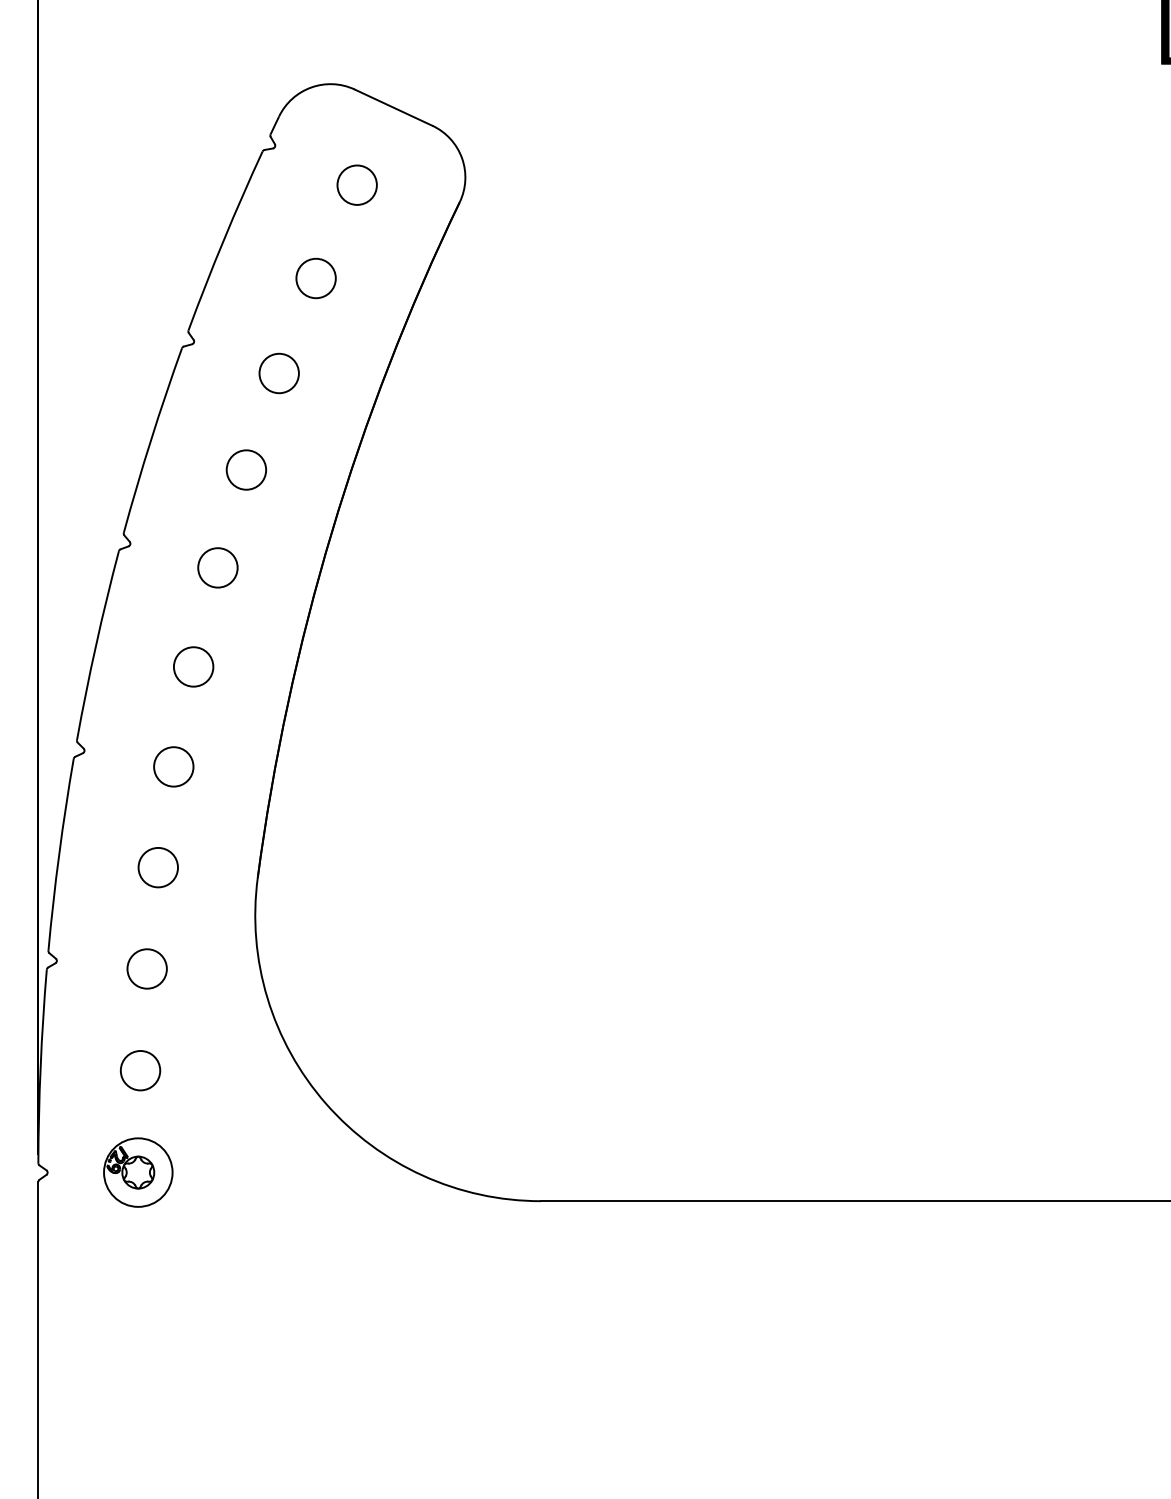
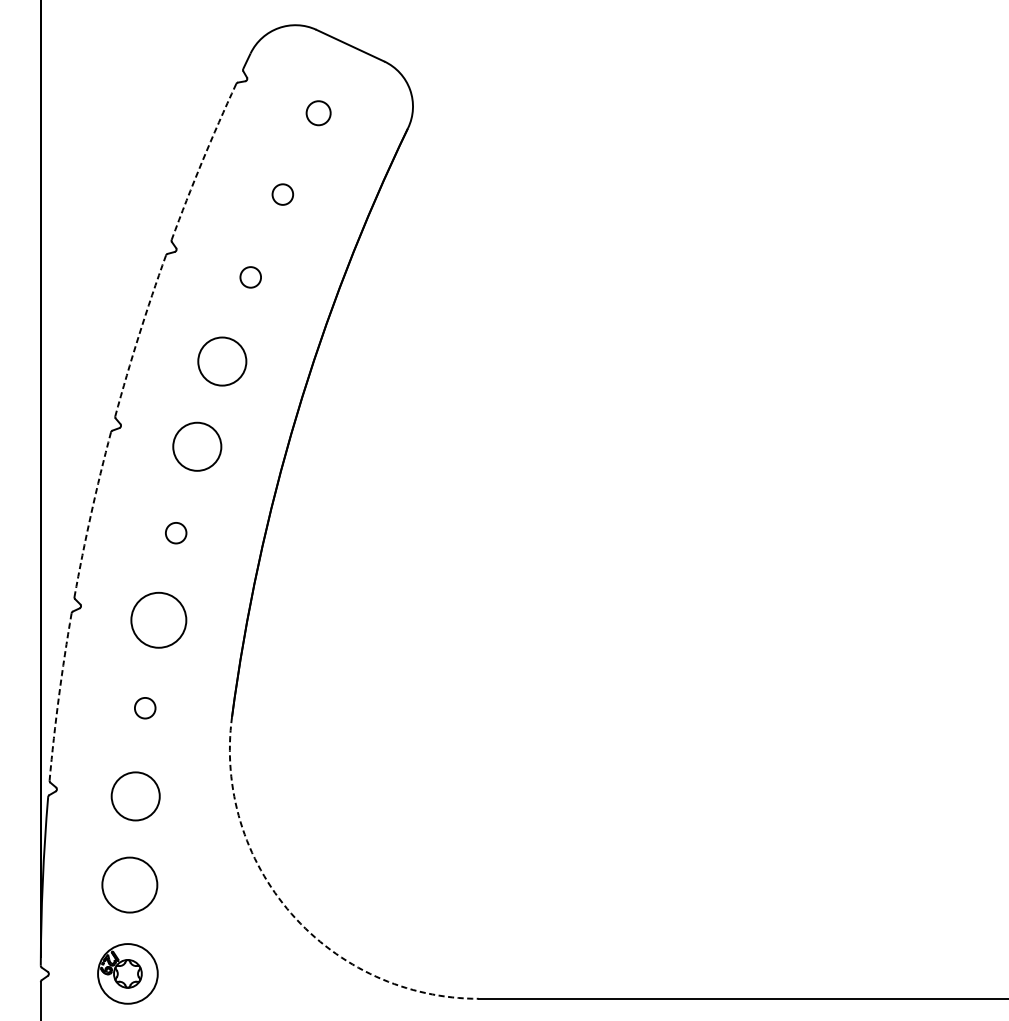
circle: (356, 184) -> (318, 112), size x0.7
arc: (223, 240) -> (202, 161), solid -> dashed
circle: (315, 278) -> (282, 194), size x0.6
circle: (278, 373) -> (250, 277), size x0.6
arc: (151, 439) -> (139, 334), solid -> dashed
circle: (245, 469) -> (221, 361), size x1.4
circle: (217, 567) -> (196, 446), size x1.4
arc: (96, 645) -> (91, 514), solid -> dashed
circle: (193, 666) -> (176, 532), size x0.6
circle: (173, 766) -> (158, 619), size x1.6
arc: (59, 854) -> (59, 696), solid -> dashed
circle: (157, 867) -> (144, 707), size x0.6
circle: (146, 968) -> (135, 796), size x1.4
circle: (140, 1070) -> (129, 884), size x1.6
arc: (326, 1103) -> (291, 913), solid -> dashed

